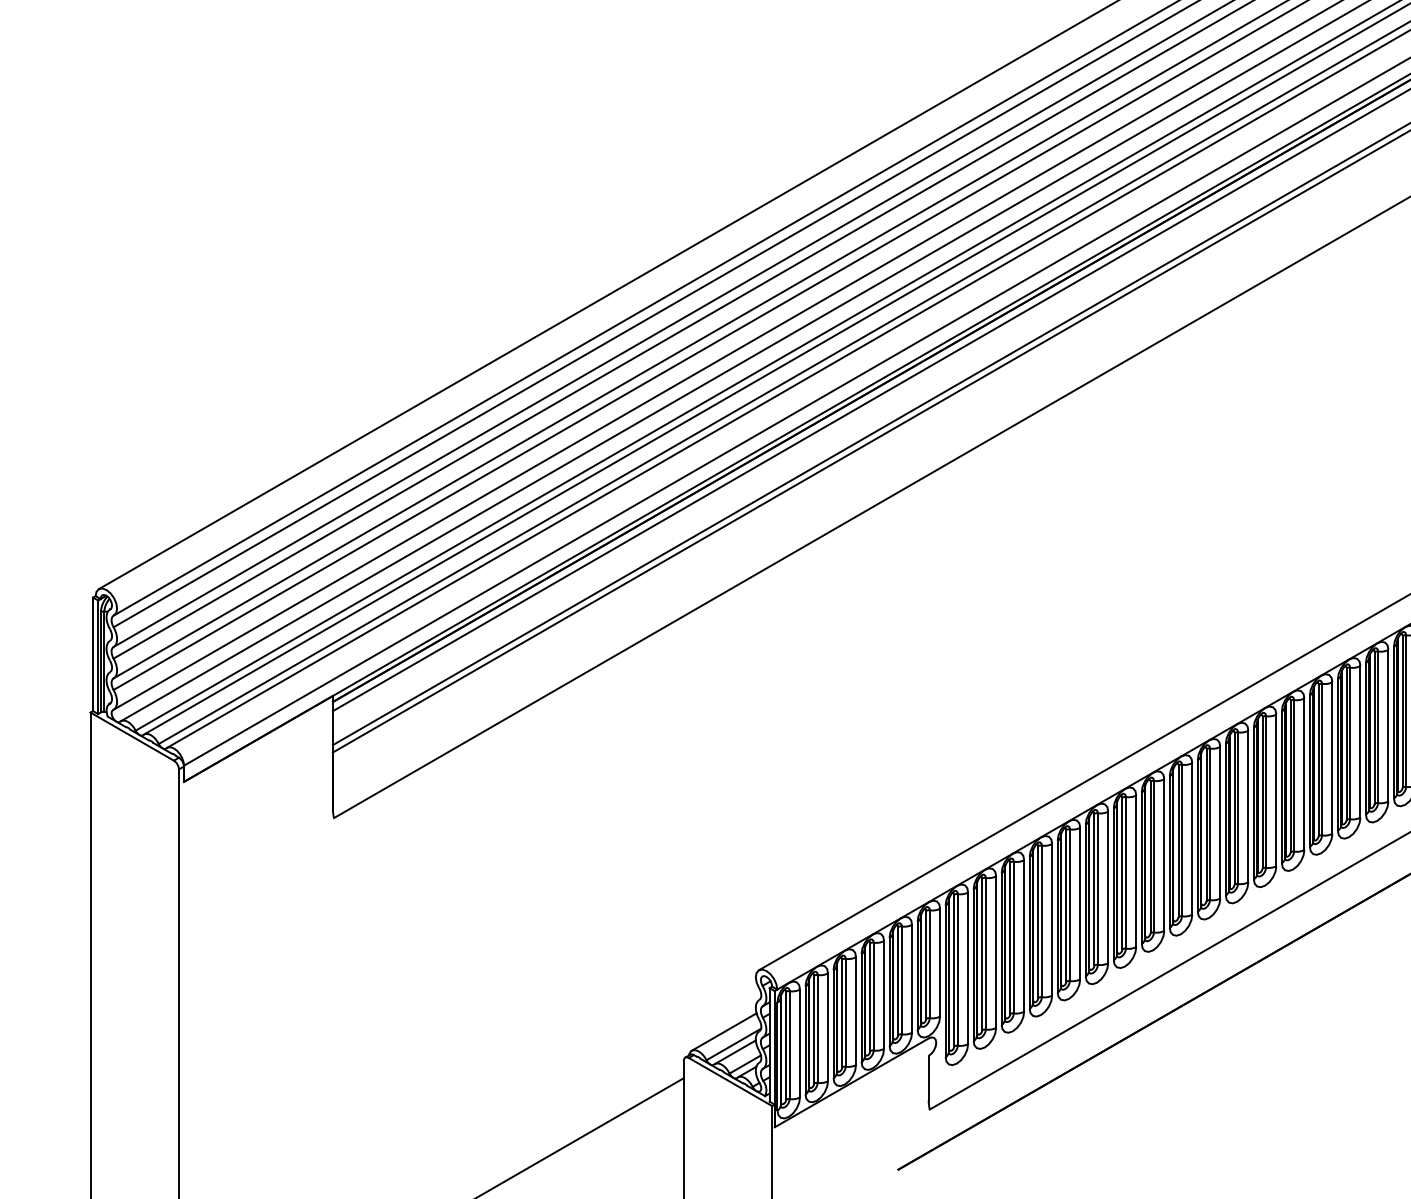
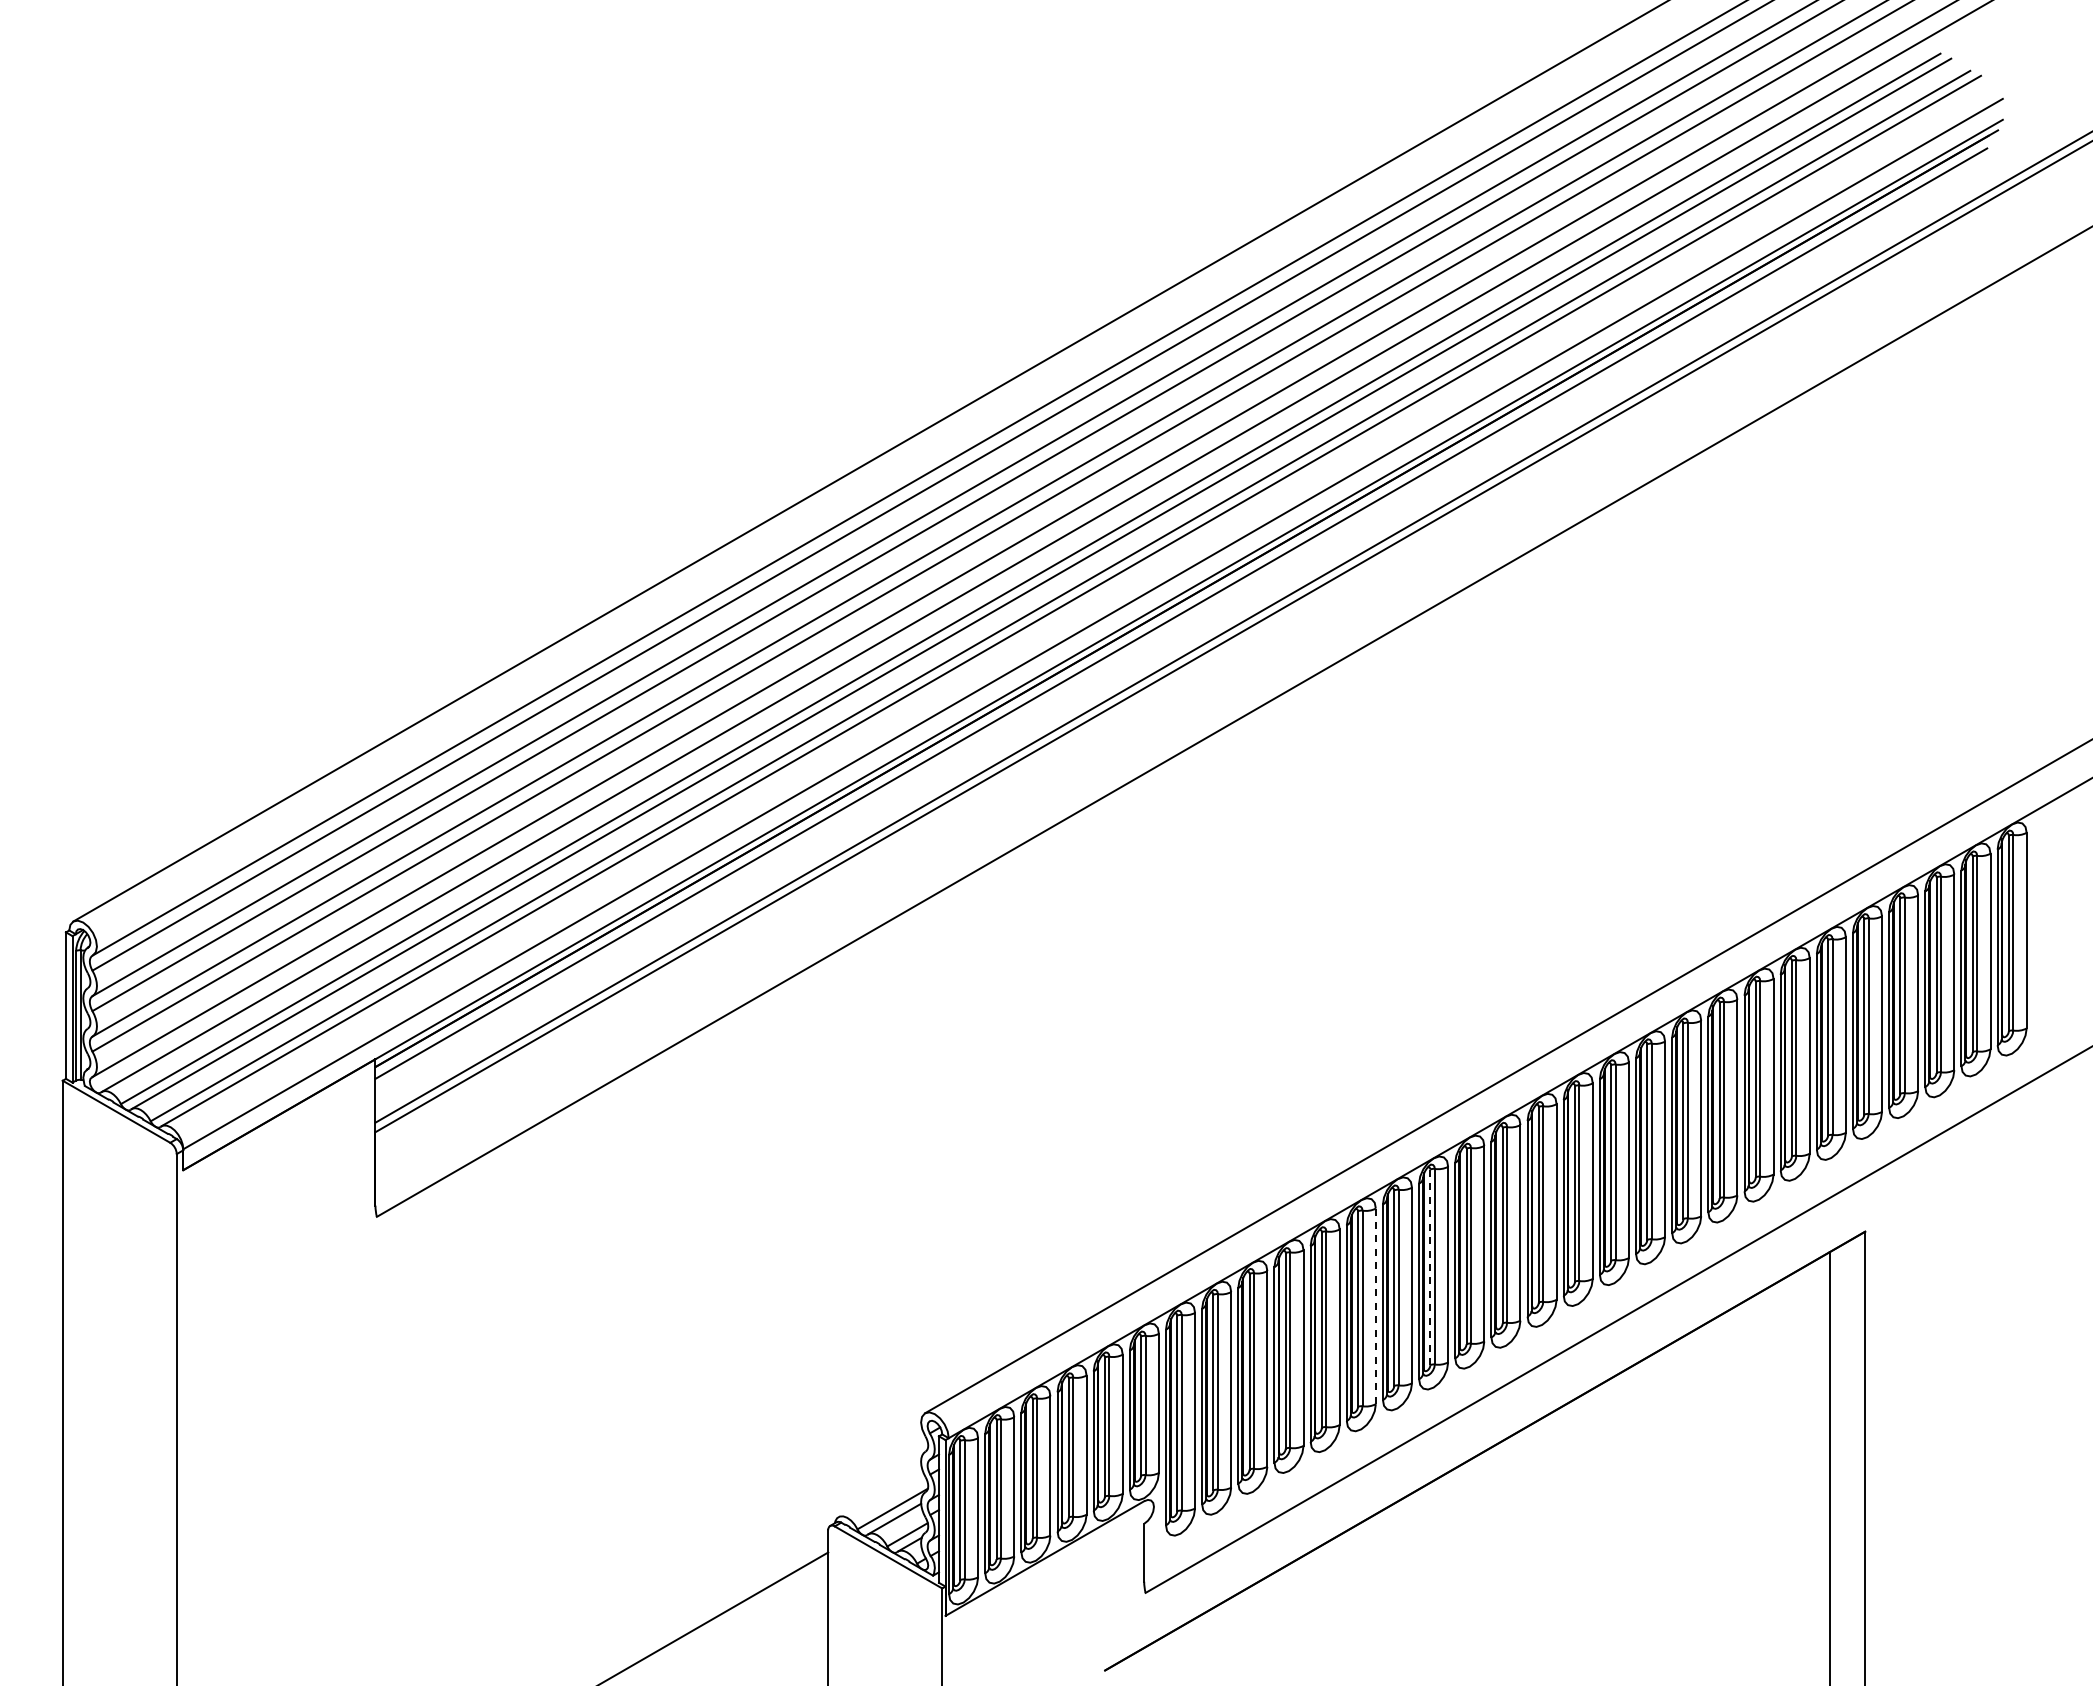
line: (1150, 857) -> (1430, 1267), solid -> dashed
line: (1107, 887) -> (1375, 1306), solid -> dashed
line: (724, 1031) -> (880, 1492), removed

